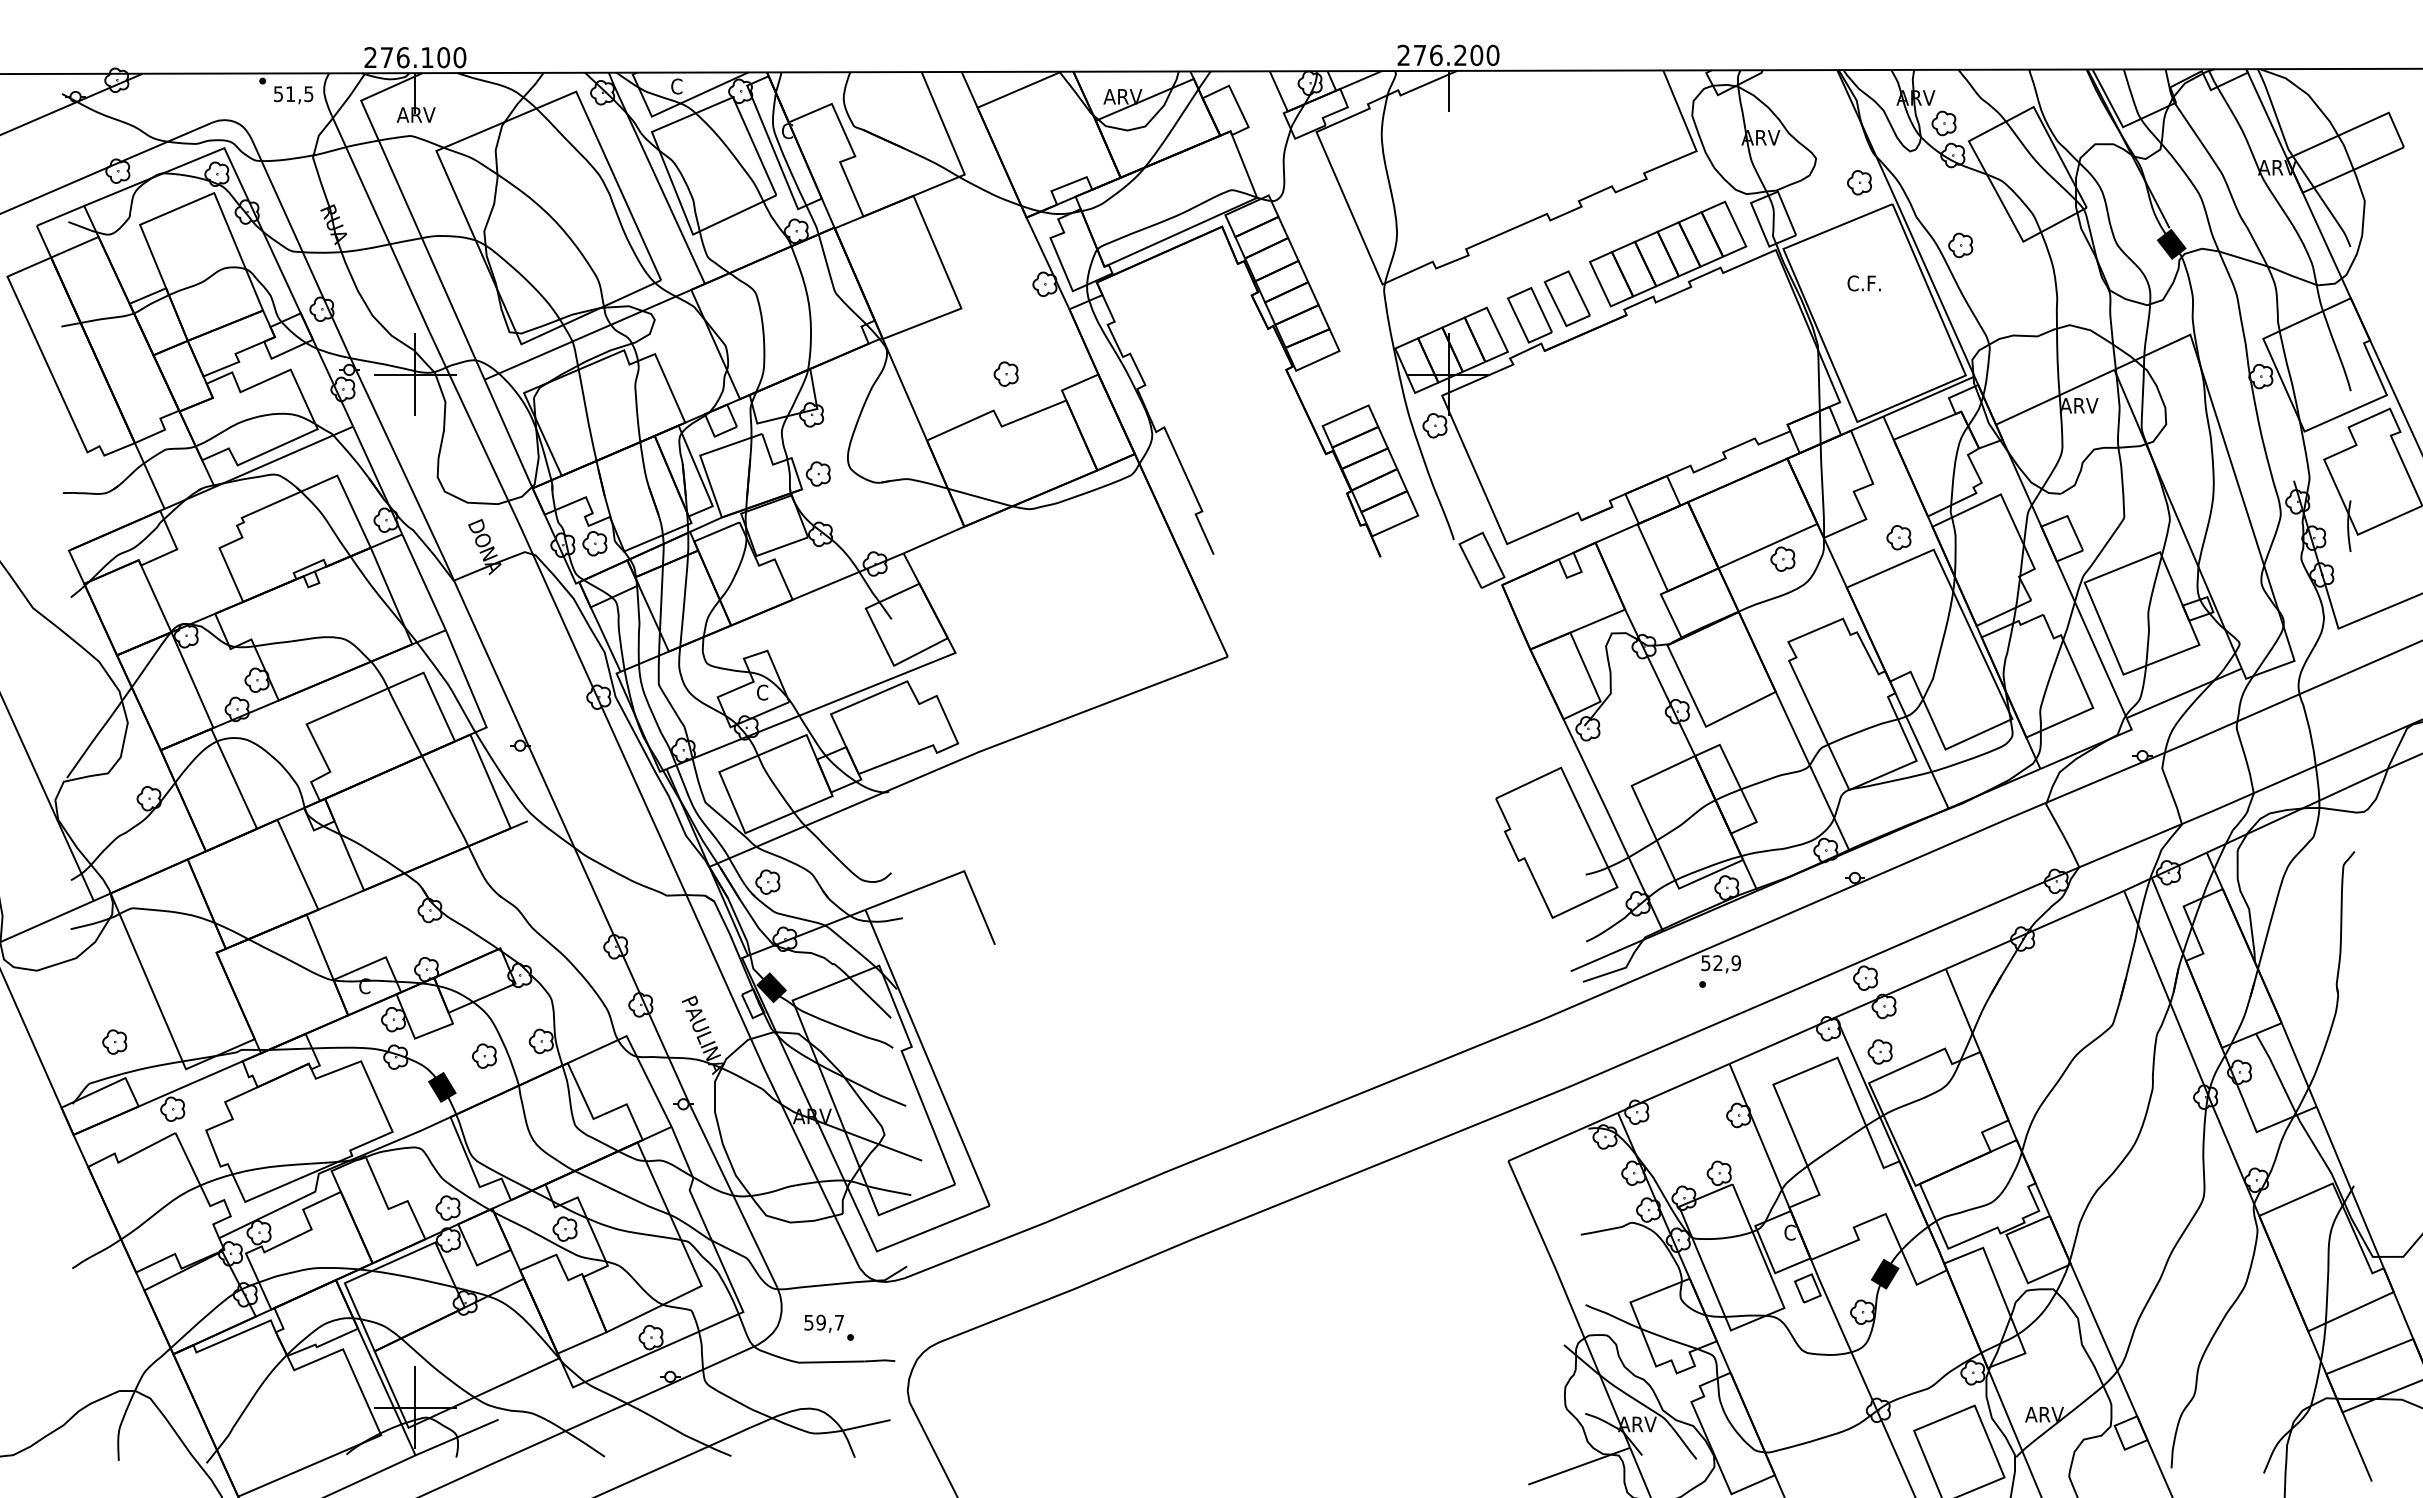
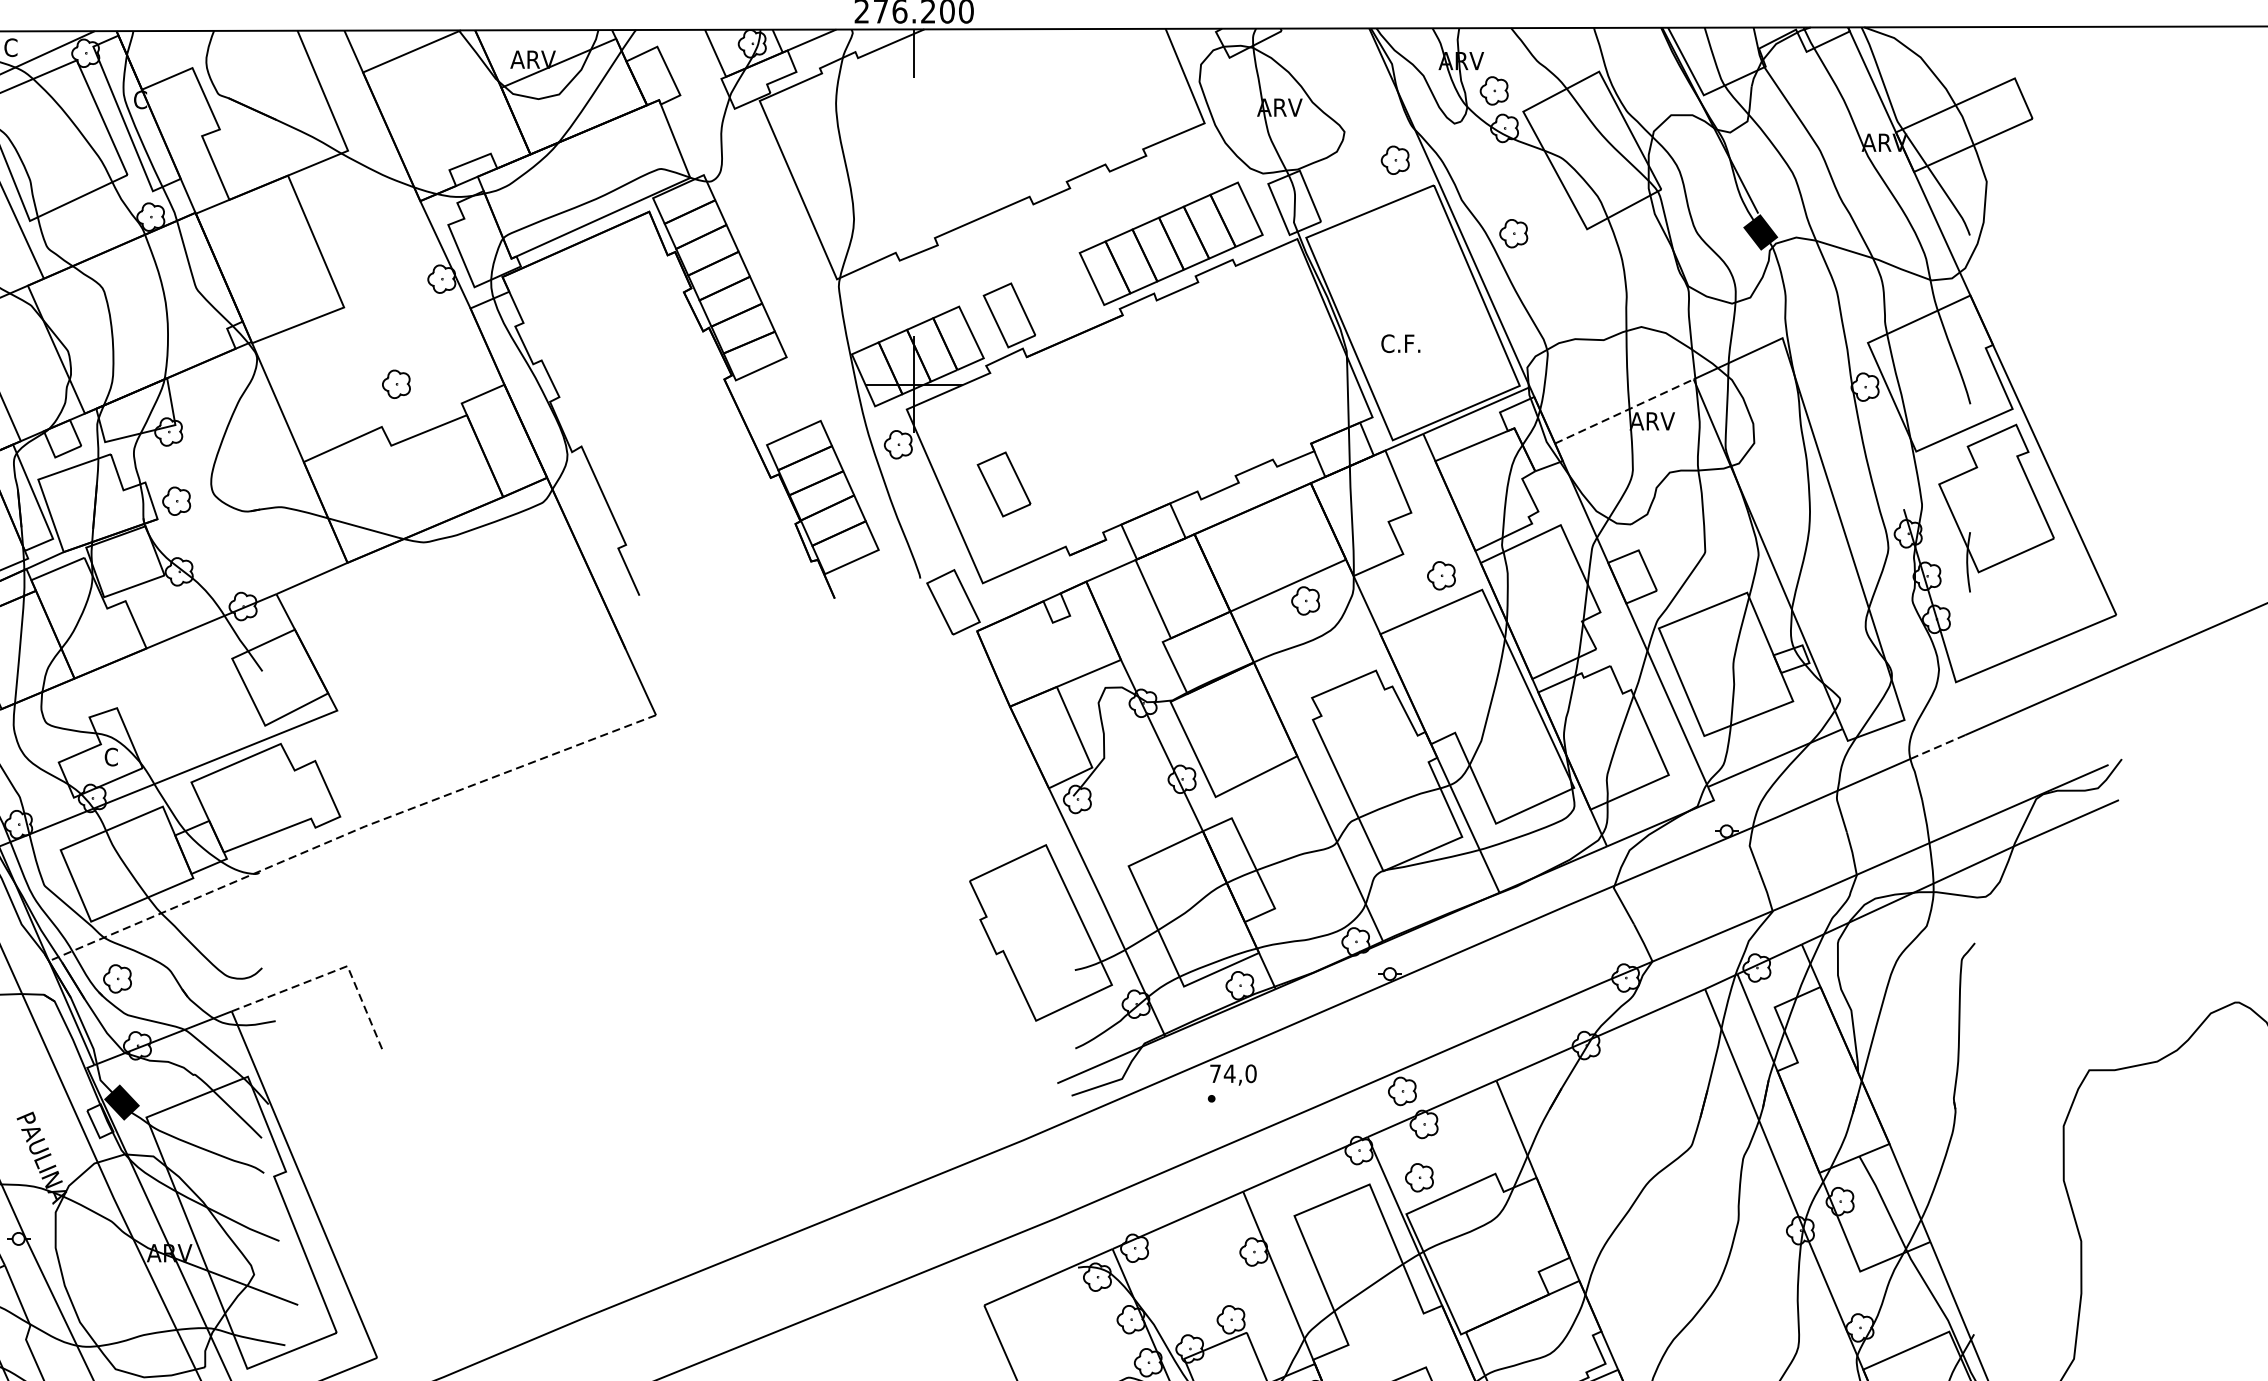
text: (1863, 283) -> (1399, 343), moved
part: (1566, 298) -> (1003, 484), moved
line: (2055, 397) -> (1624, 411), solid -> dashed
line: (2326, 682) -> (1941, 745), solid -> dashed
line: (967, 756) -> (351, 831), solid -> dashed
line: (952, 875) -> (333, 971), solid -> dashed
text: (1720, 963) -> (1232, 1074), 52,9 -> 74,0

